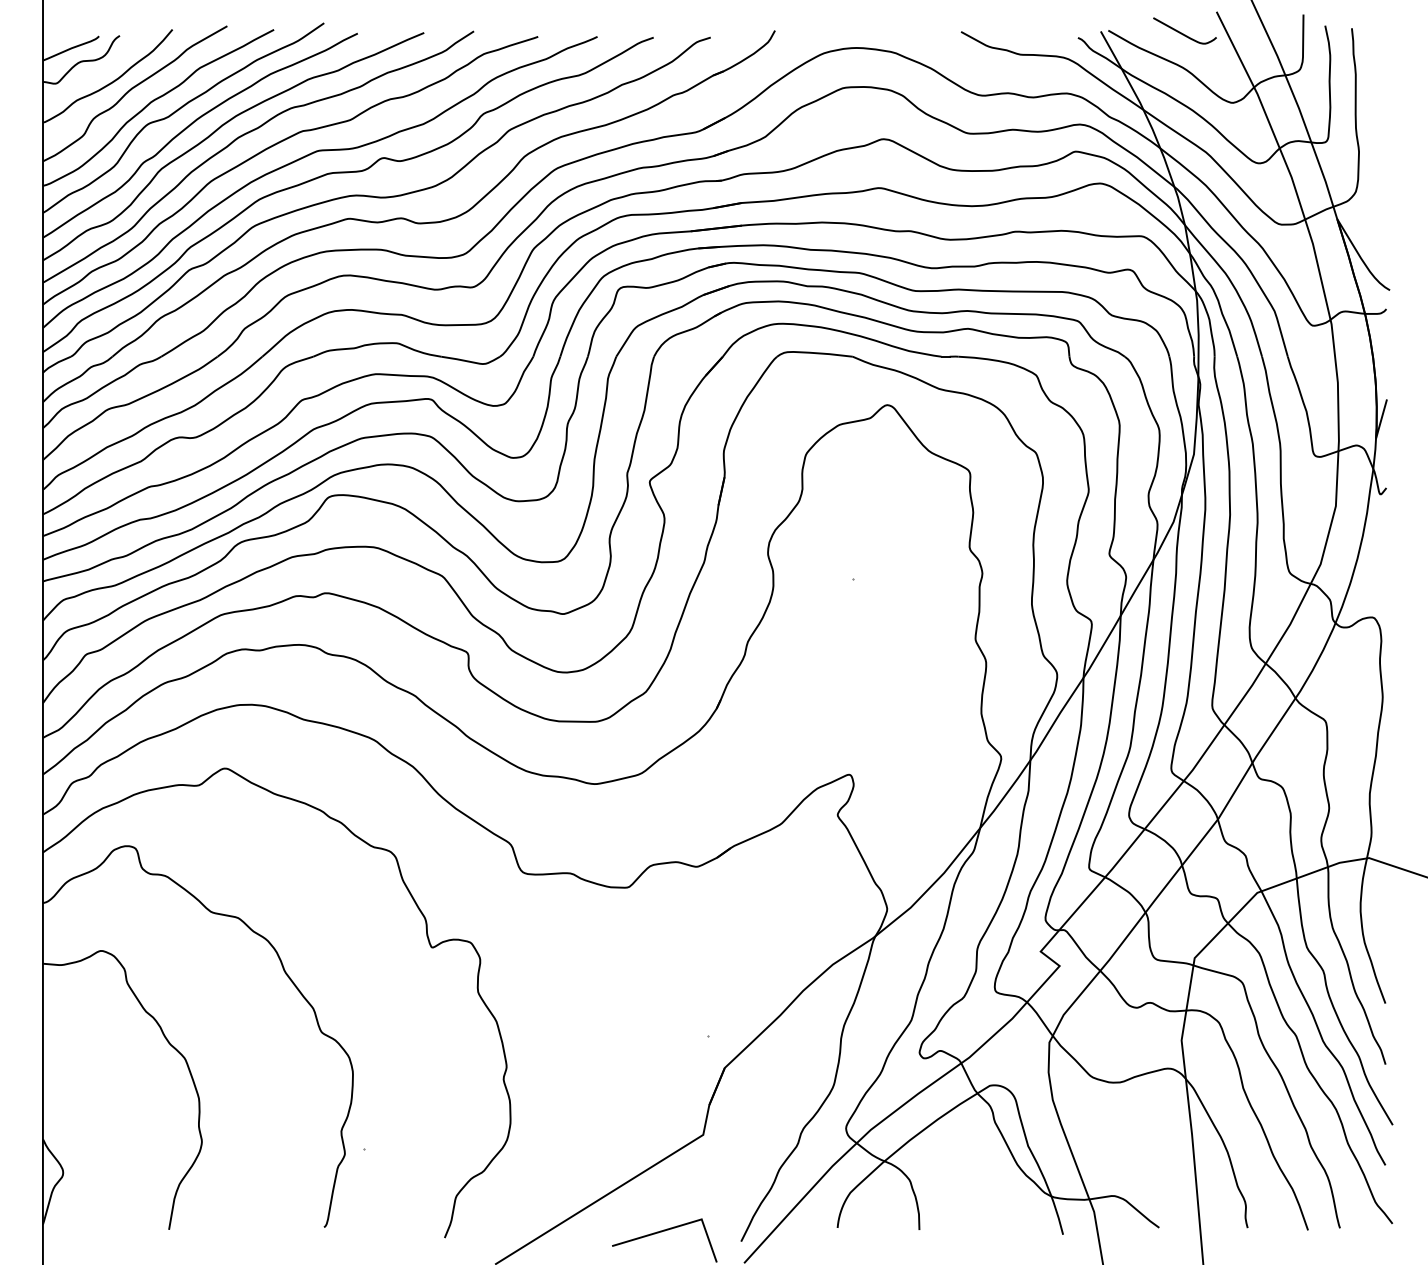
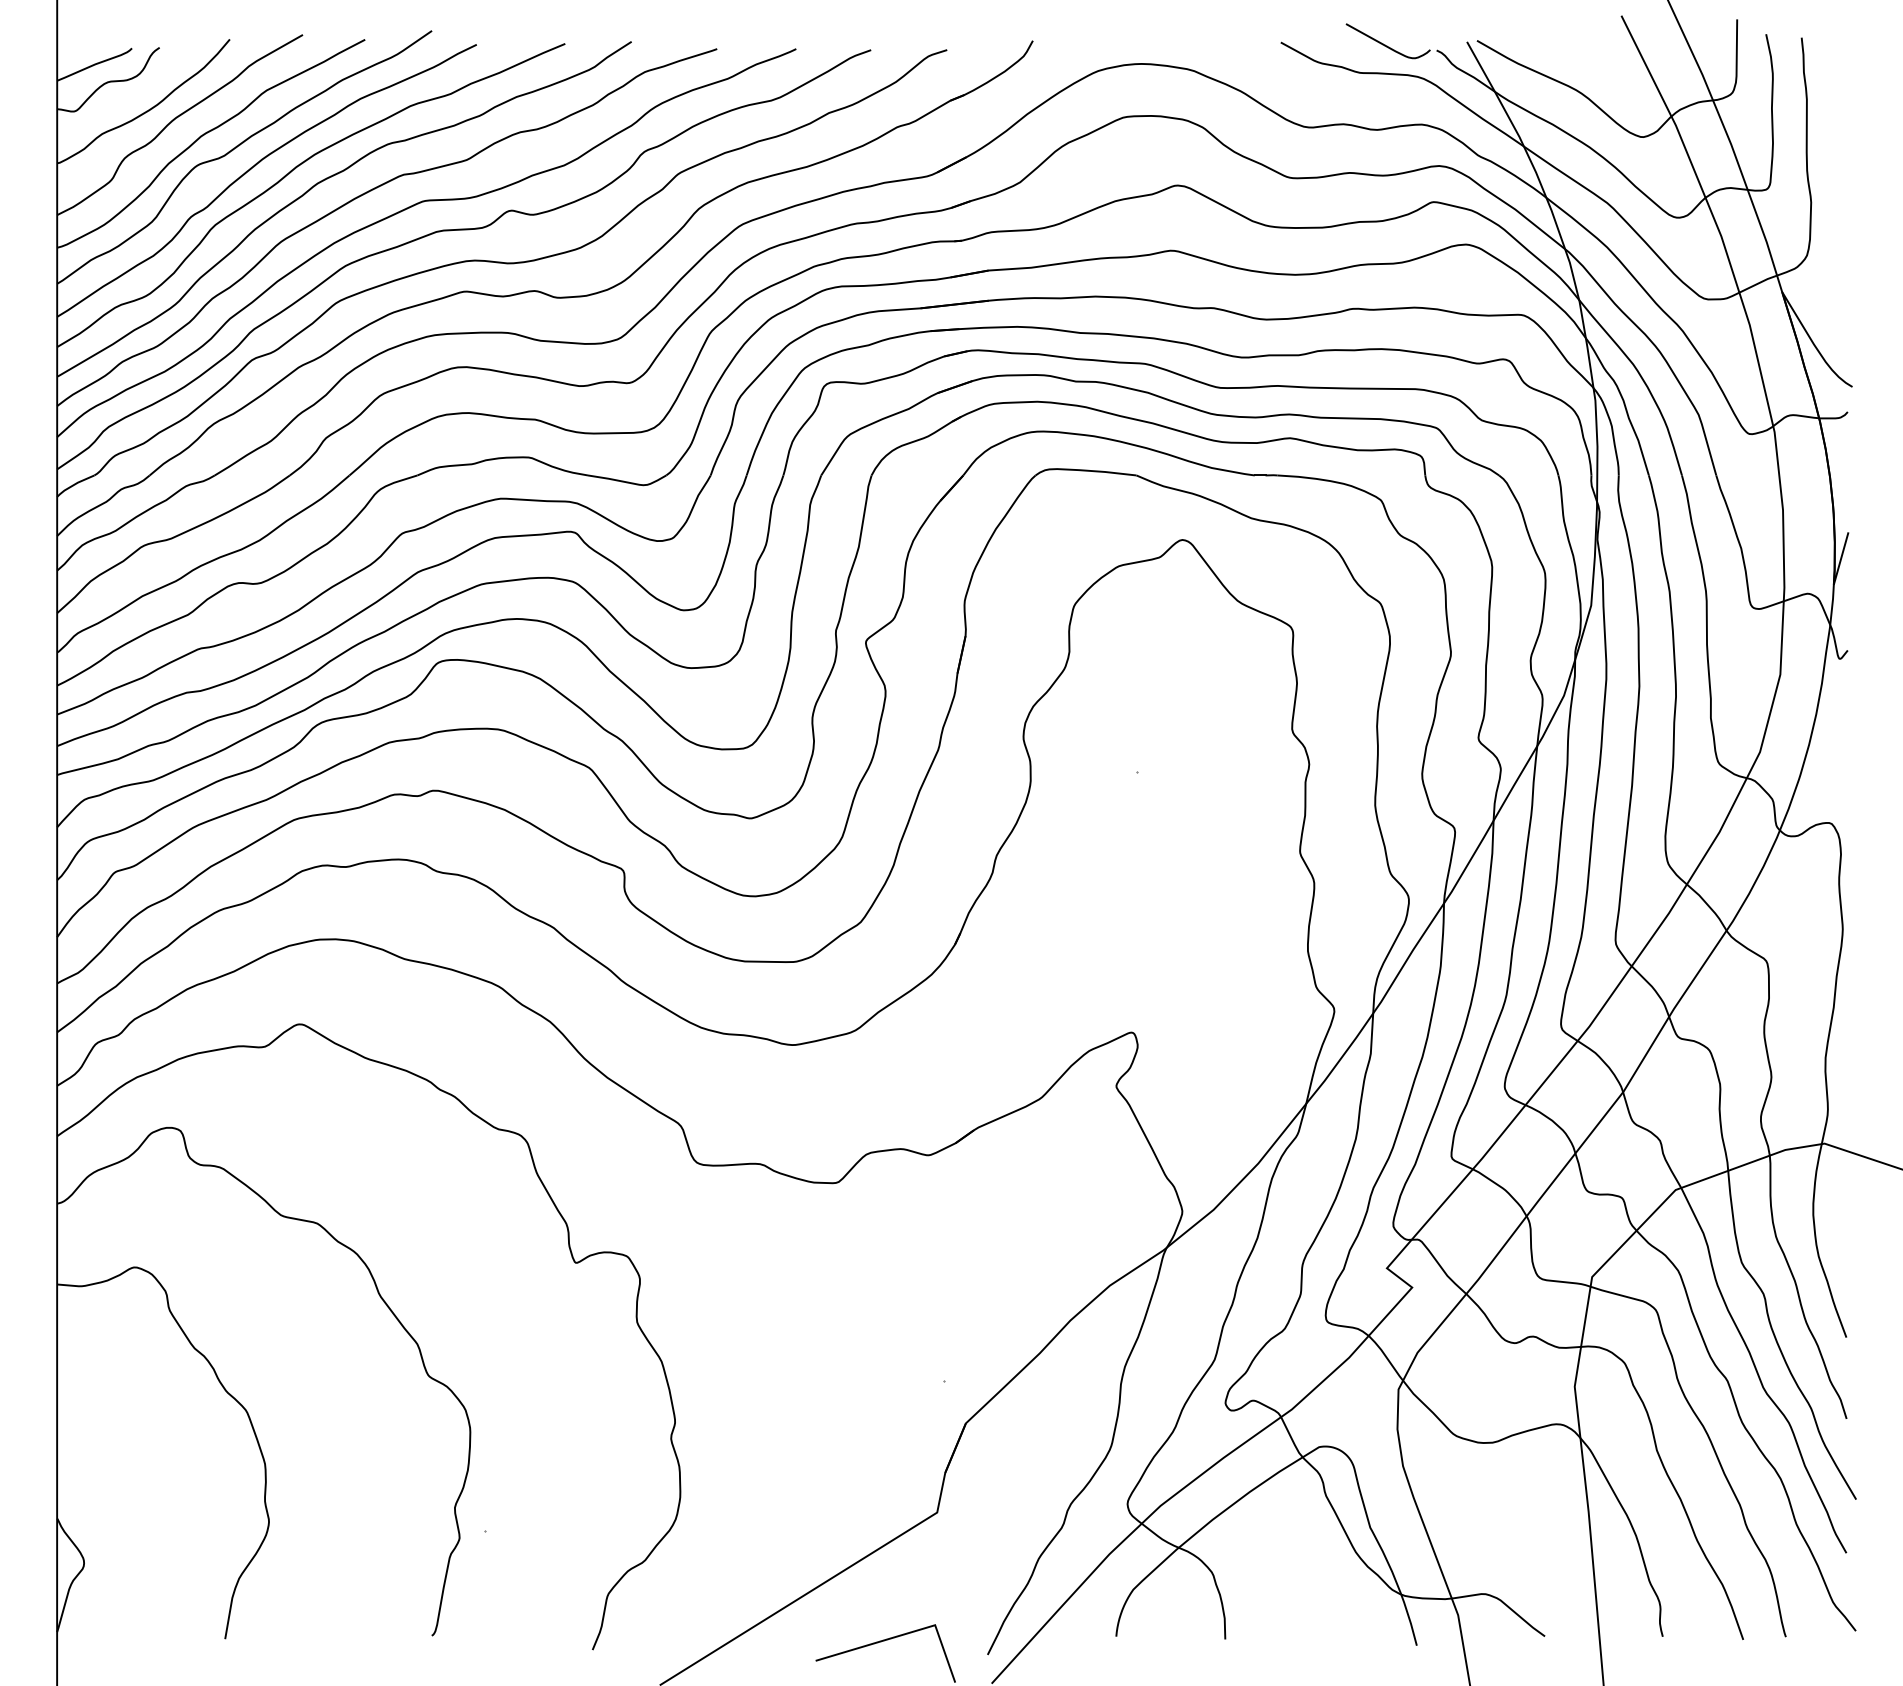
curve: (1182, 33) -> (1385, 44), moved

